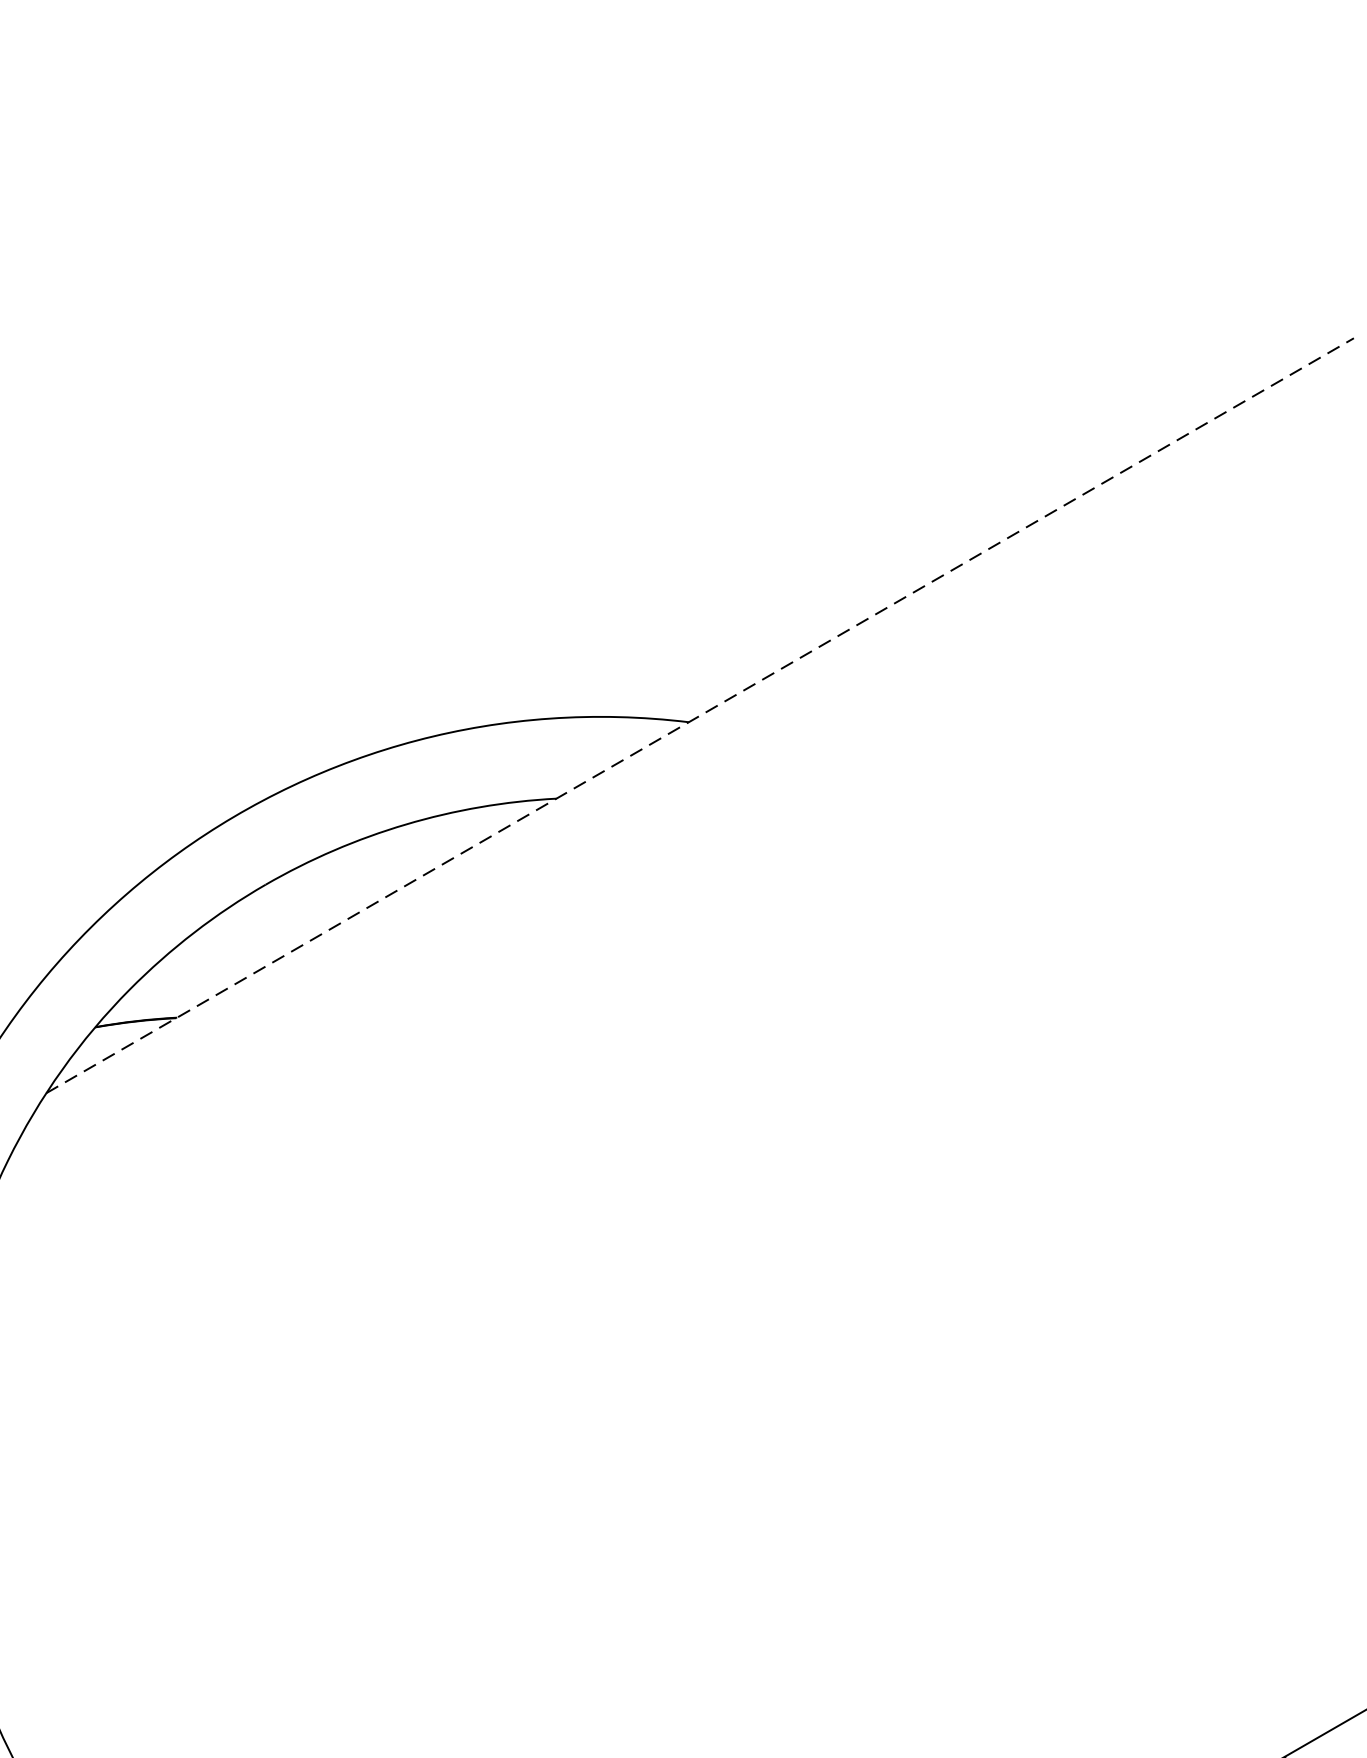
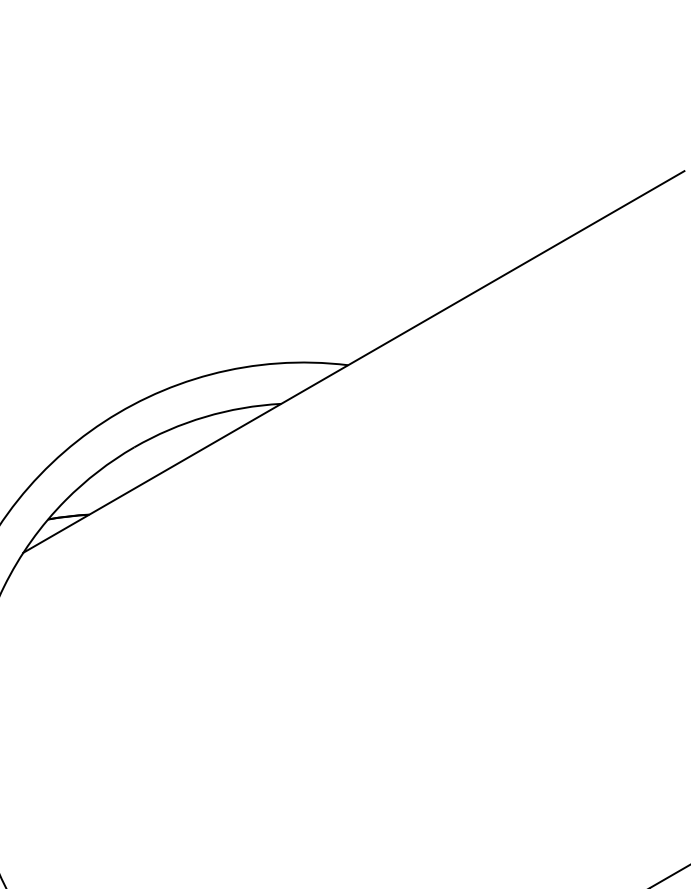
line: (699, 714) -> (353, 361), dashed -> solid

